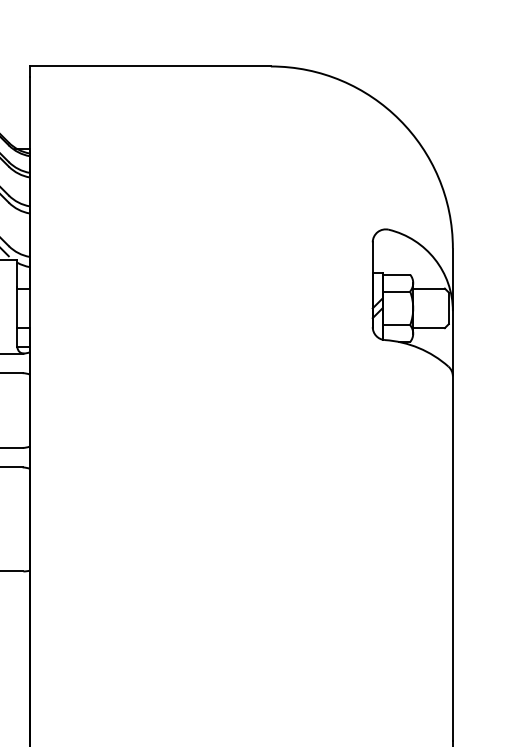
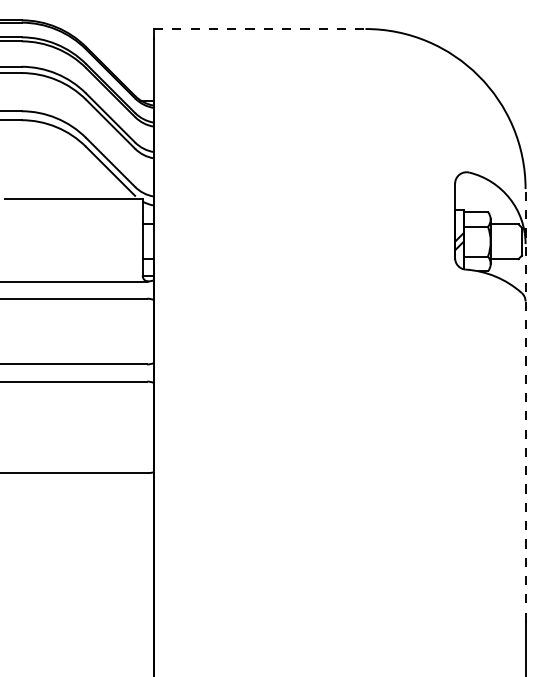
line: (150, 67) -> (259, 29), solid -> dashed
line: (452, 493) -> (525, 404), solid -> dashed

